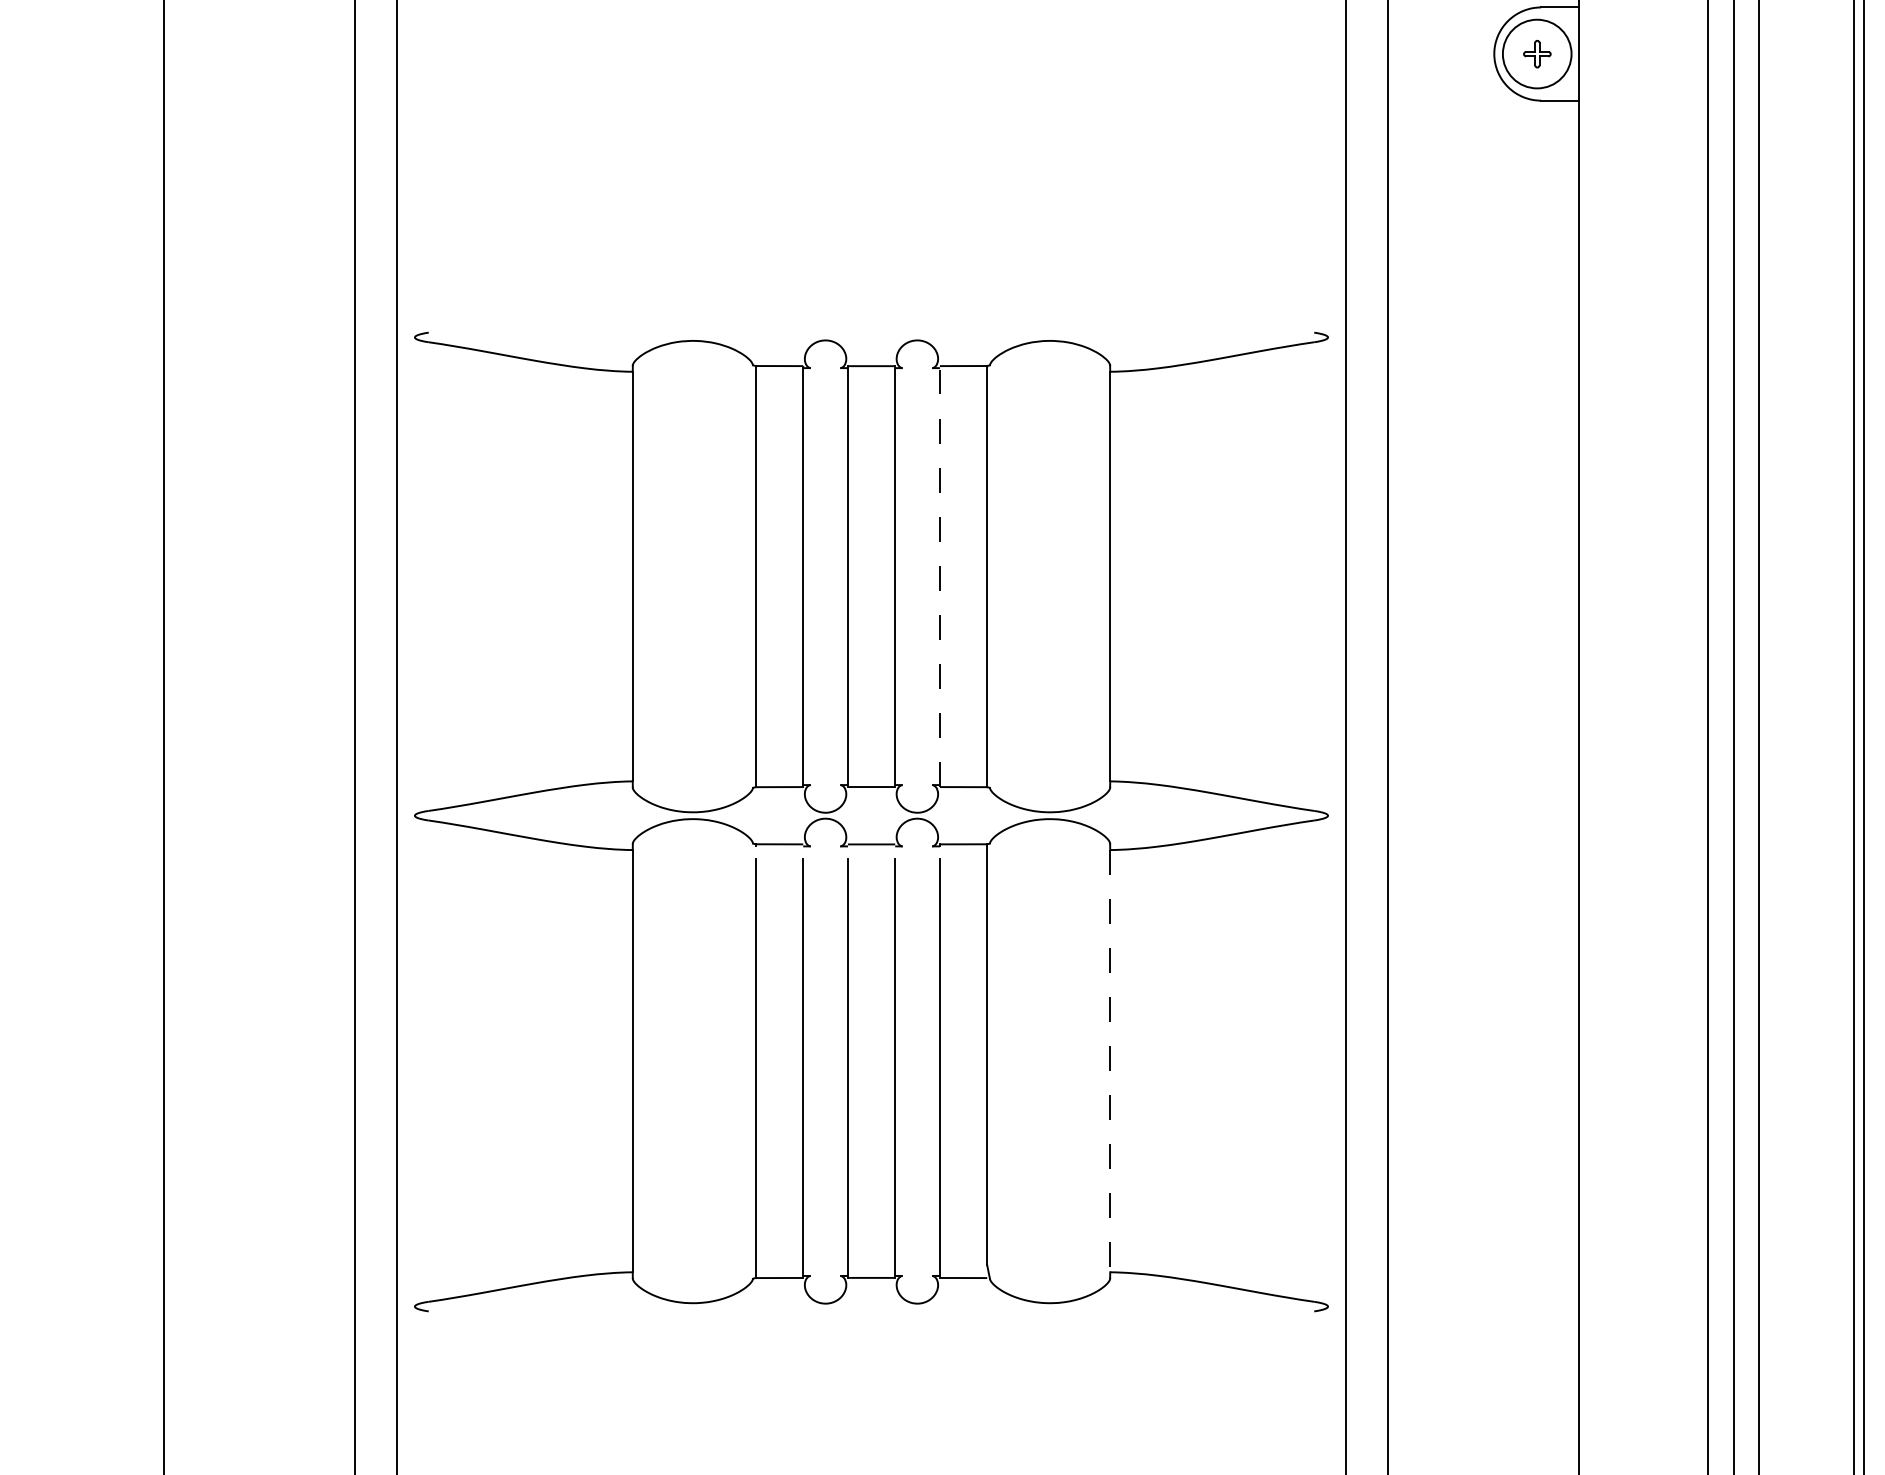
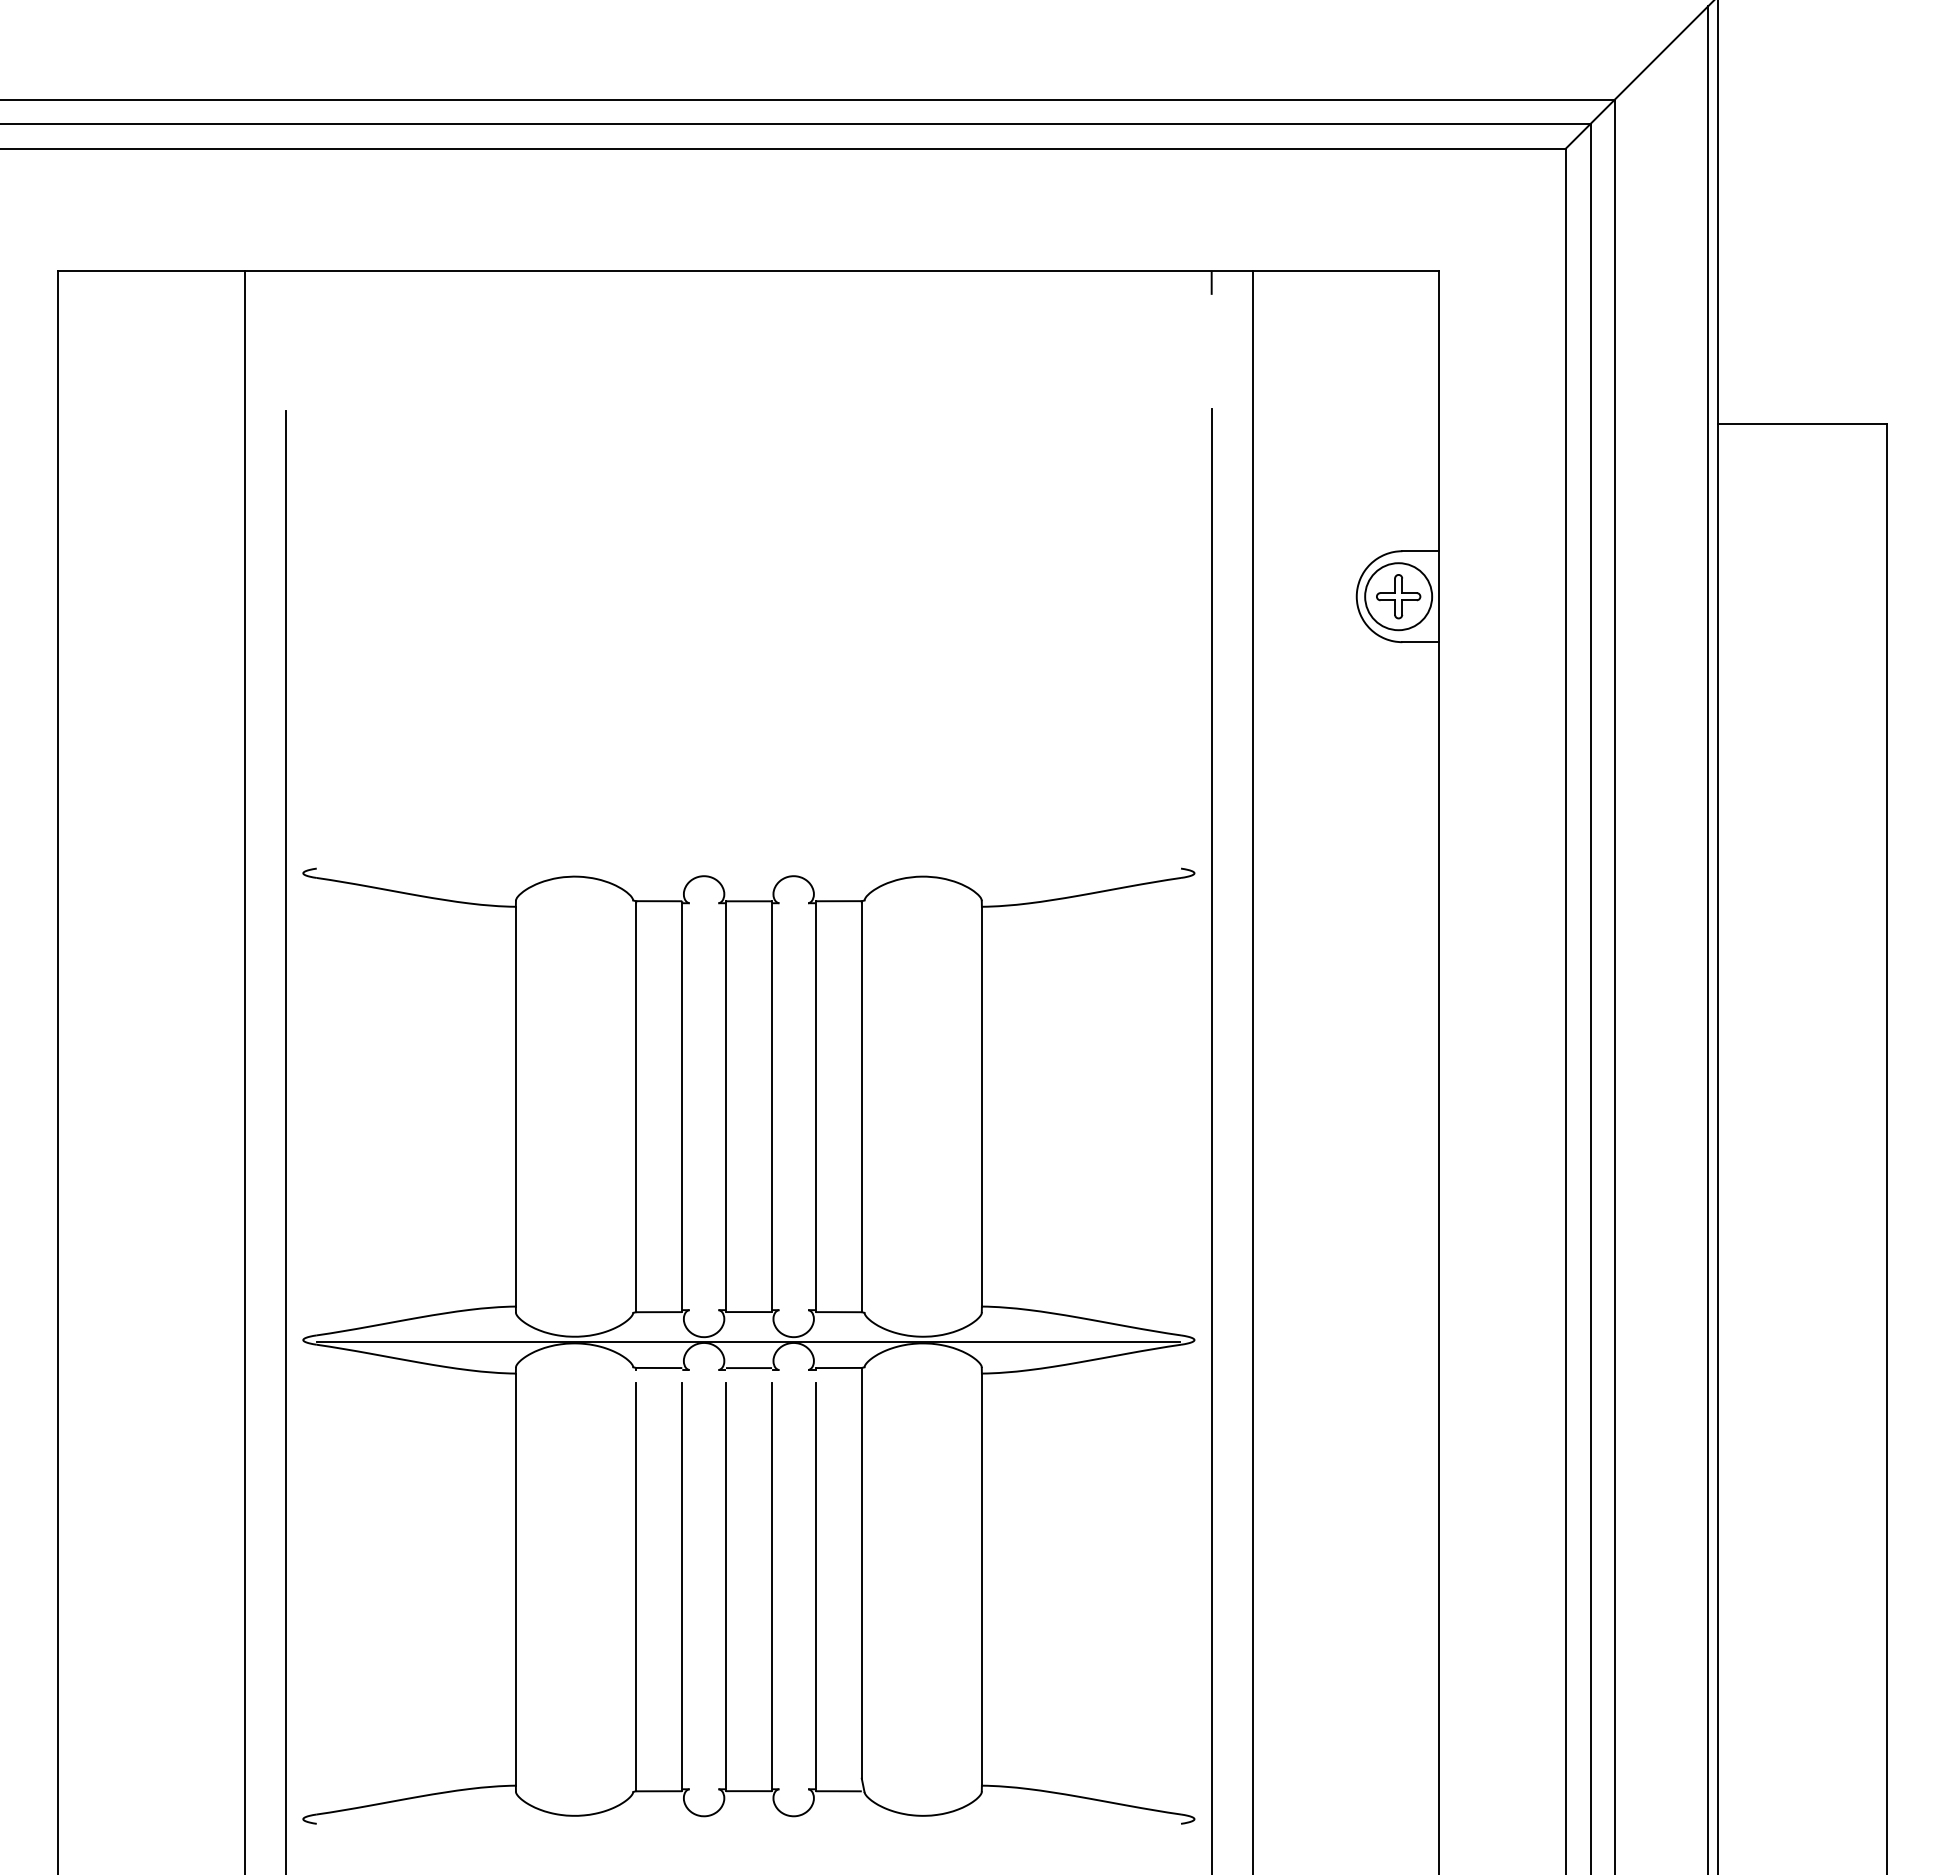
part: (1537, 53) -> (1398, 596), size x1.67
line: (939, 576) -> (815, 1106), dashed -> solid
line: (871, 817) -> (748, 1341), added
line: (1109, 1062) -> (981, 1580), dashed -> solid

